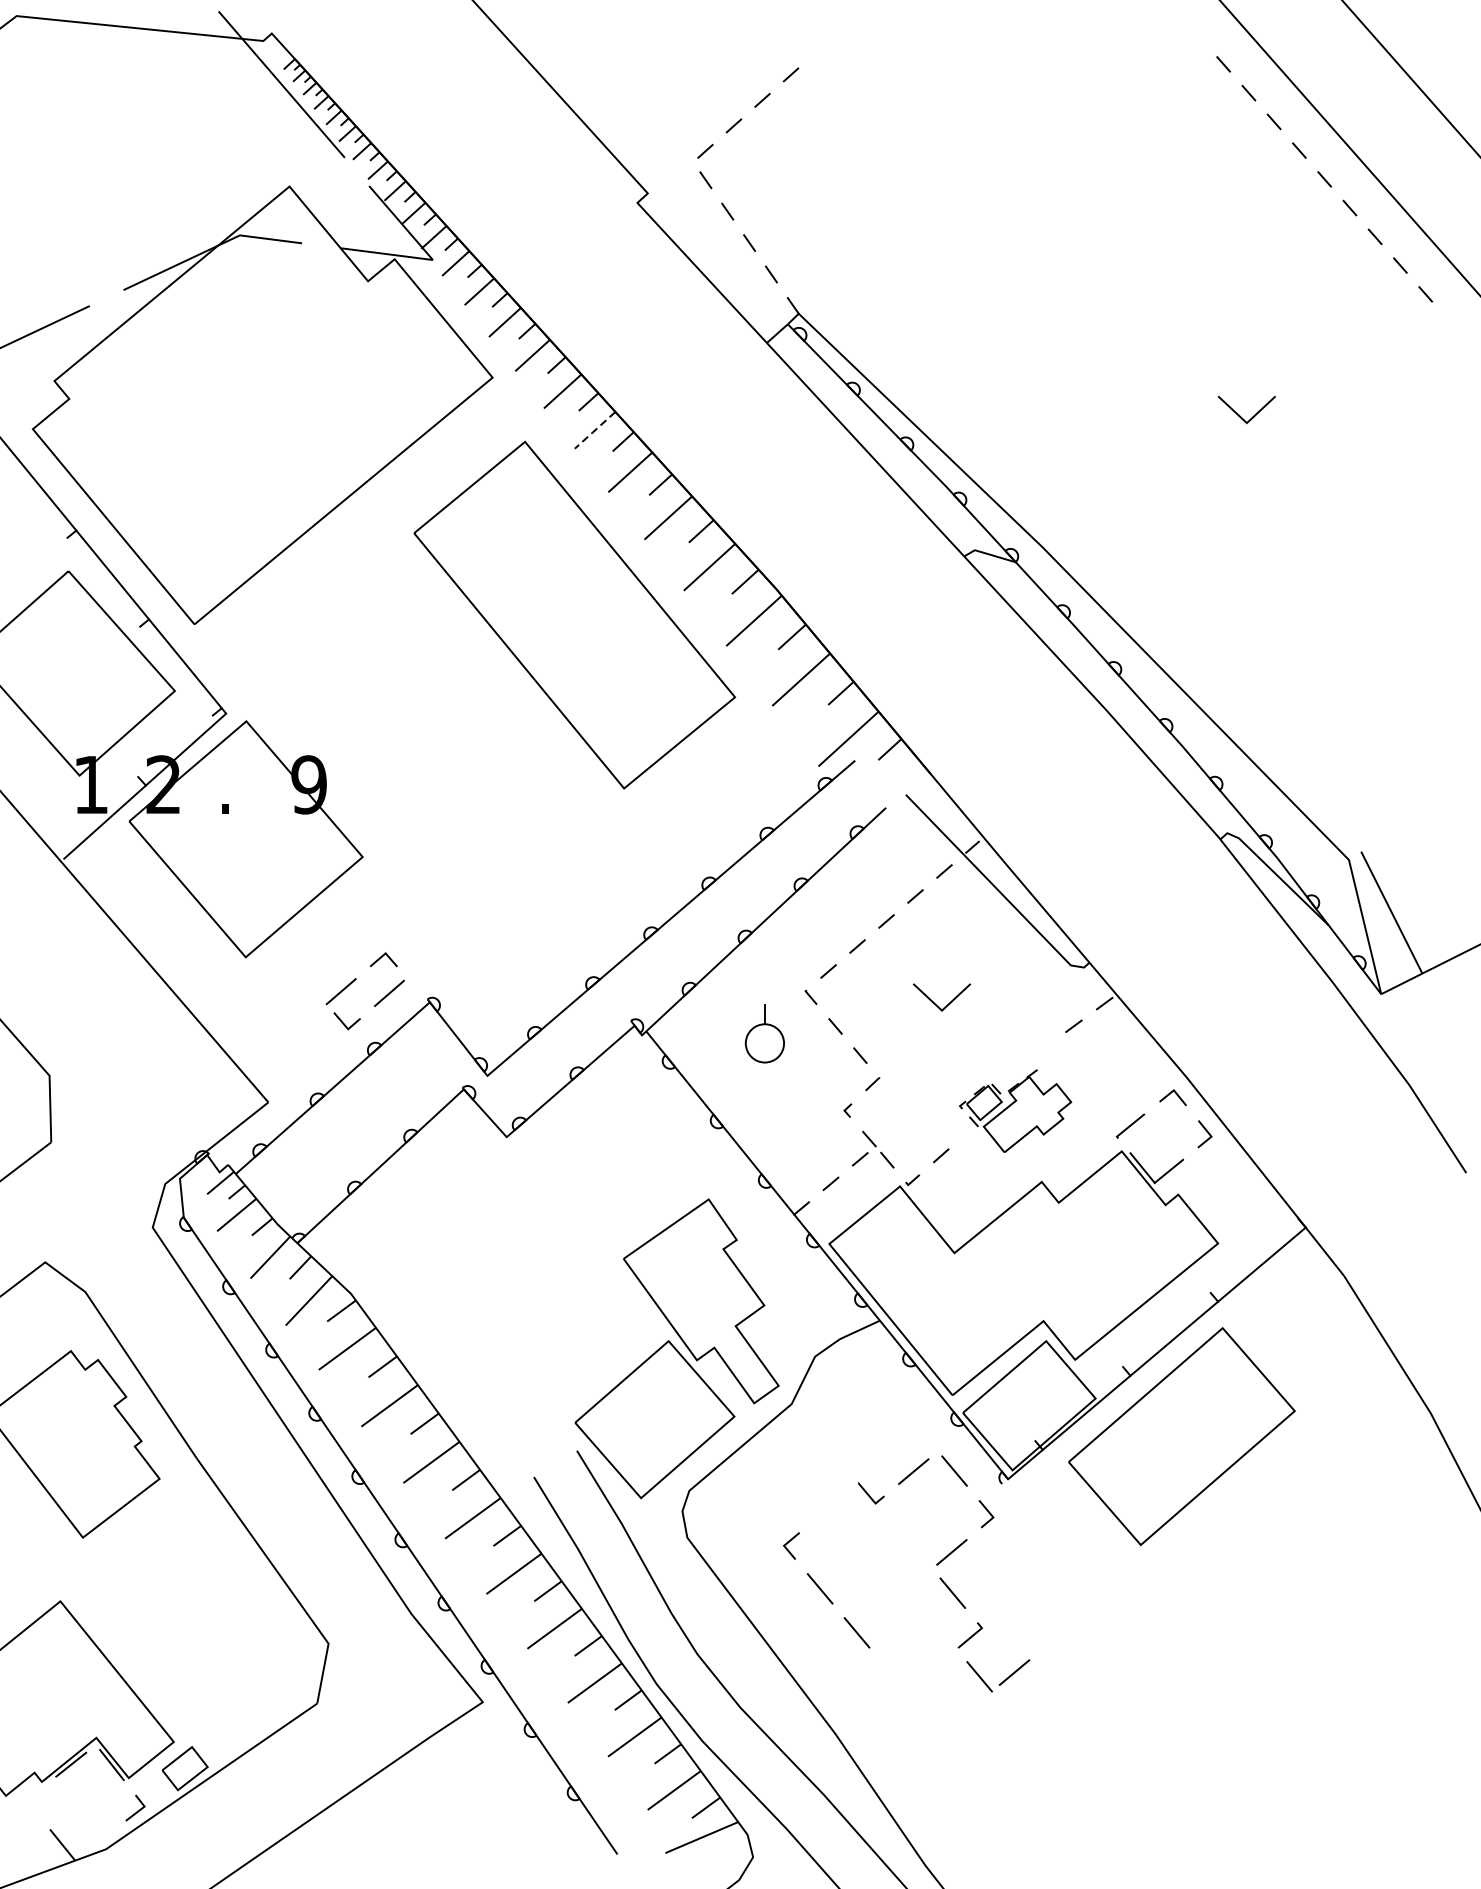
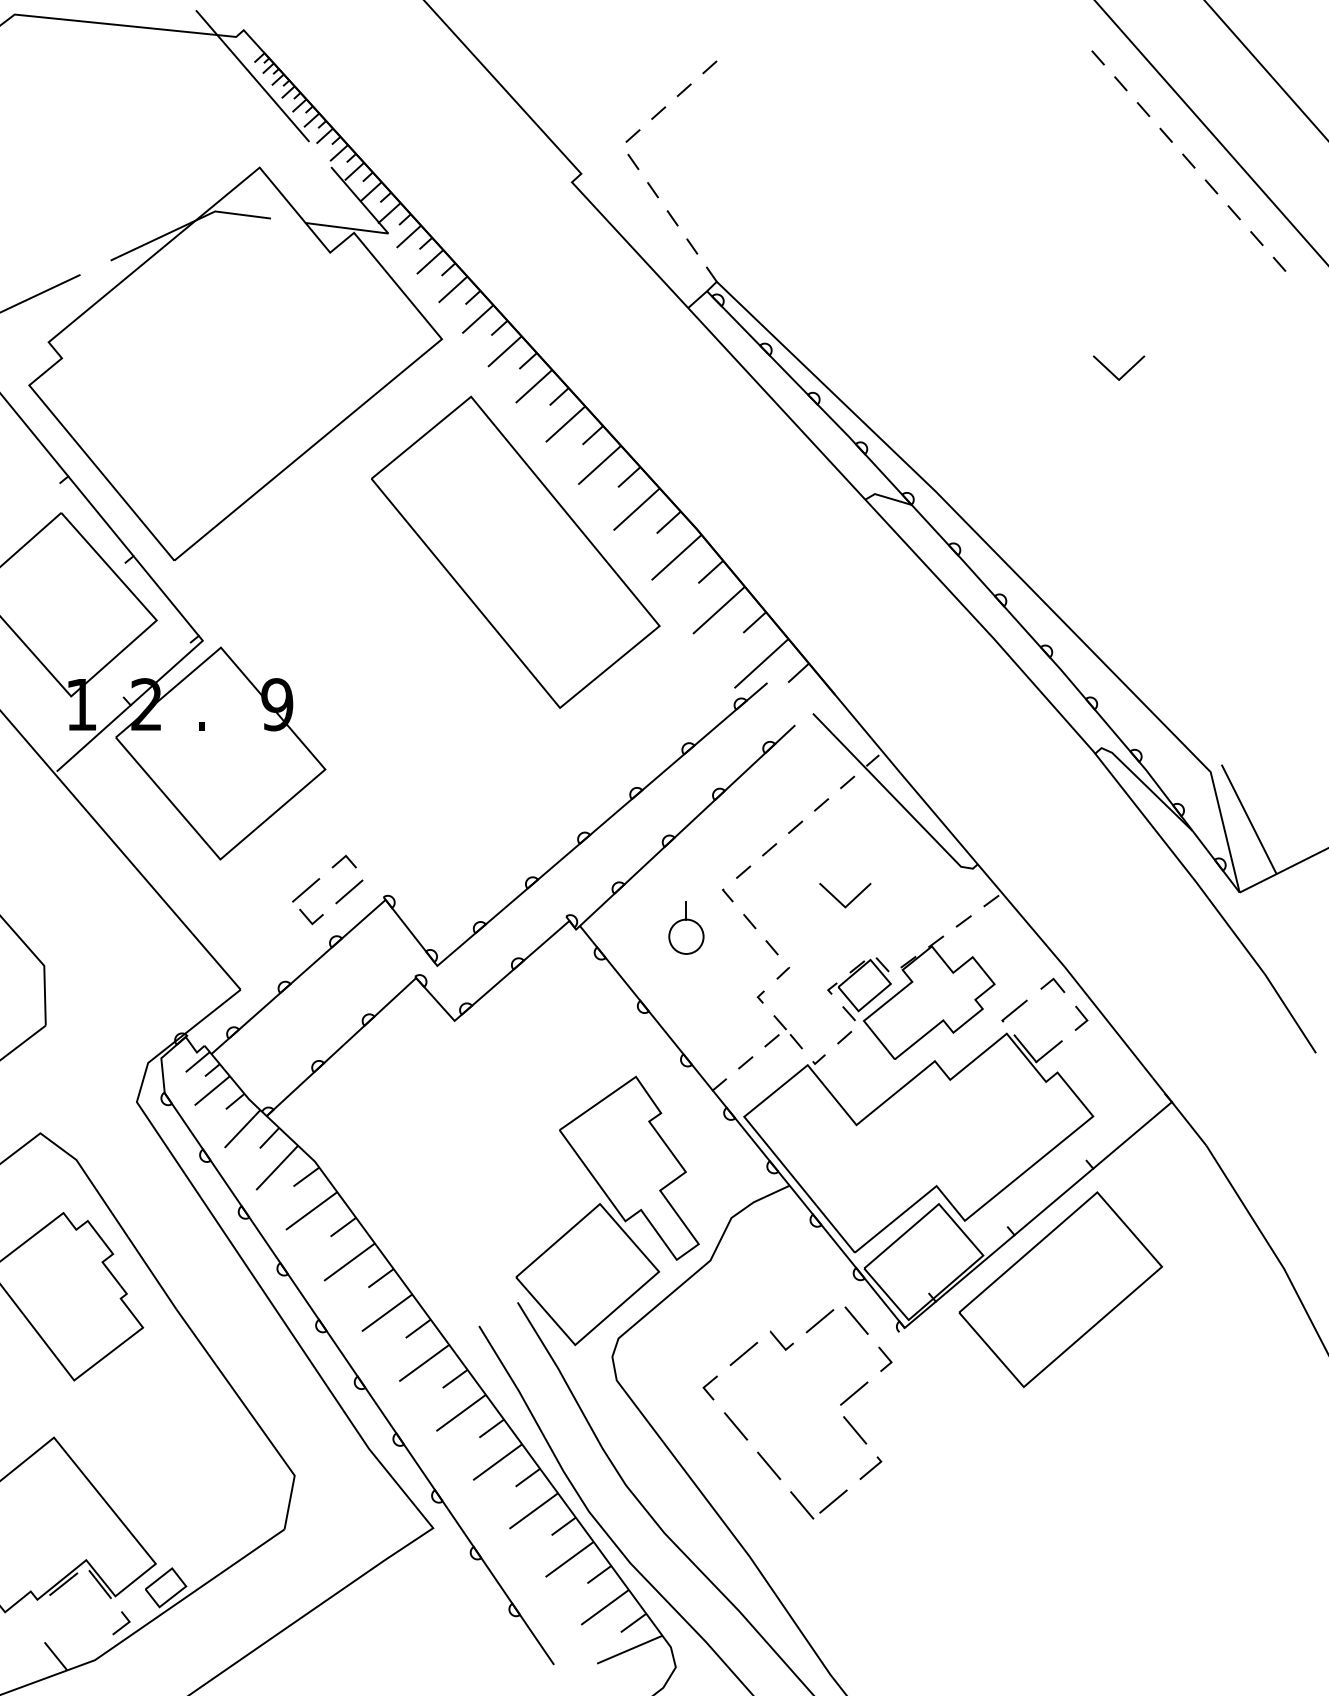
line: (595, 430) -> (534, 386), dashed -> solid
part: (1015, 1111) -> (911, 997), size x1.67
line: (828, 1507) -> (743, 1353), added
part: (1003, 1680) -> (823, 1508), moved

